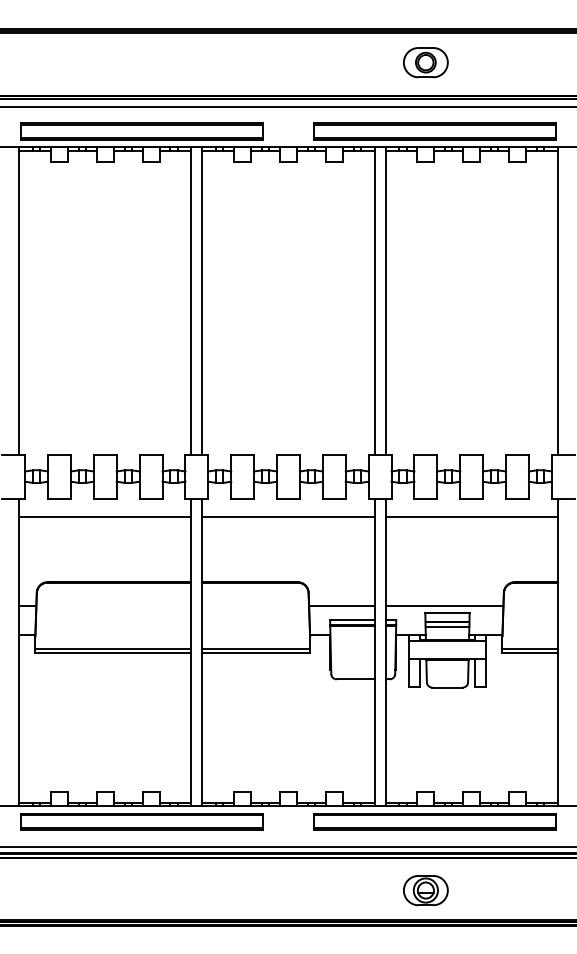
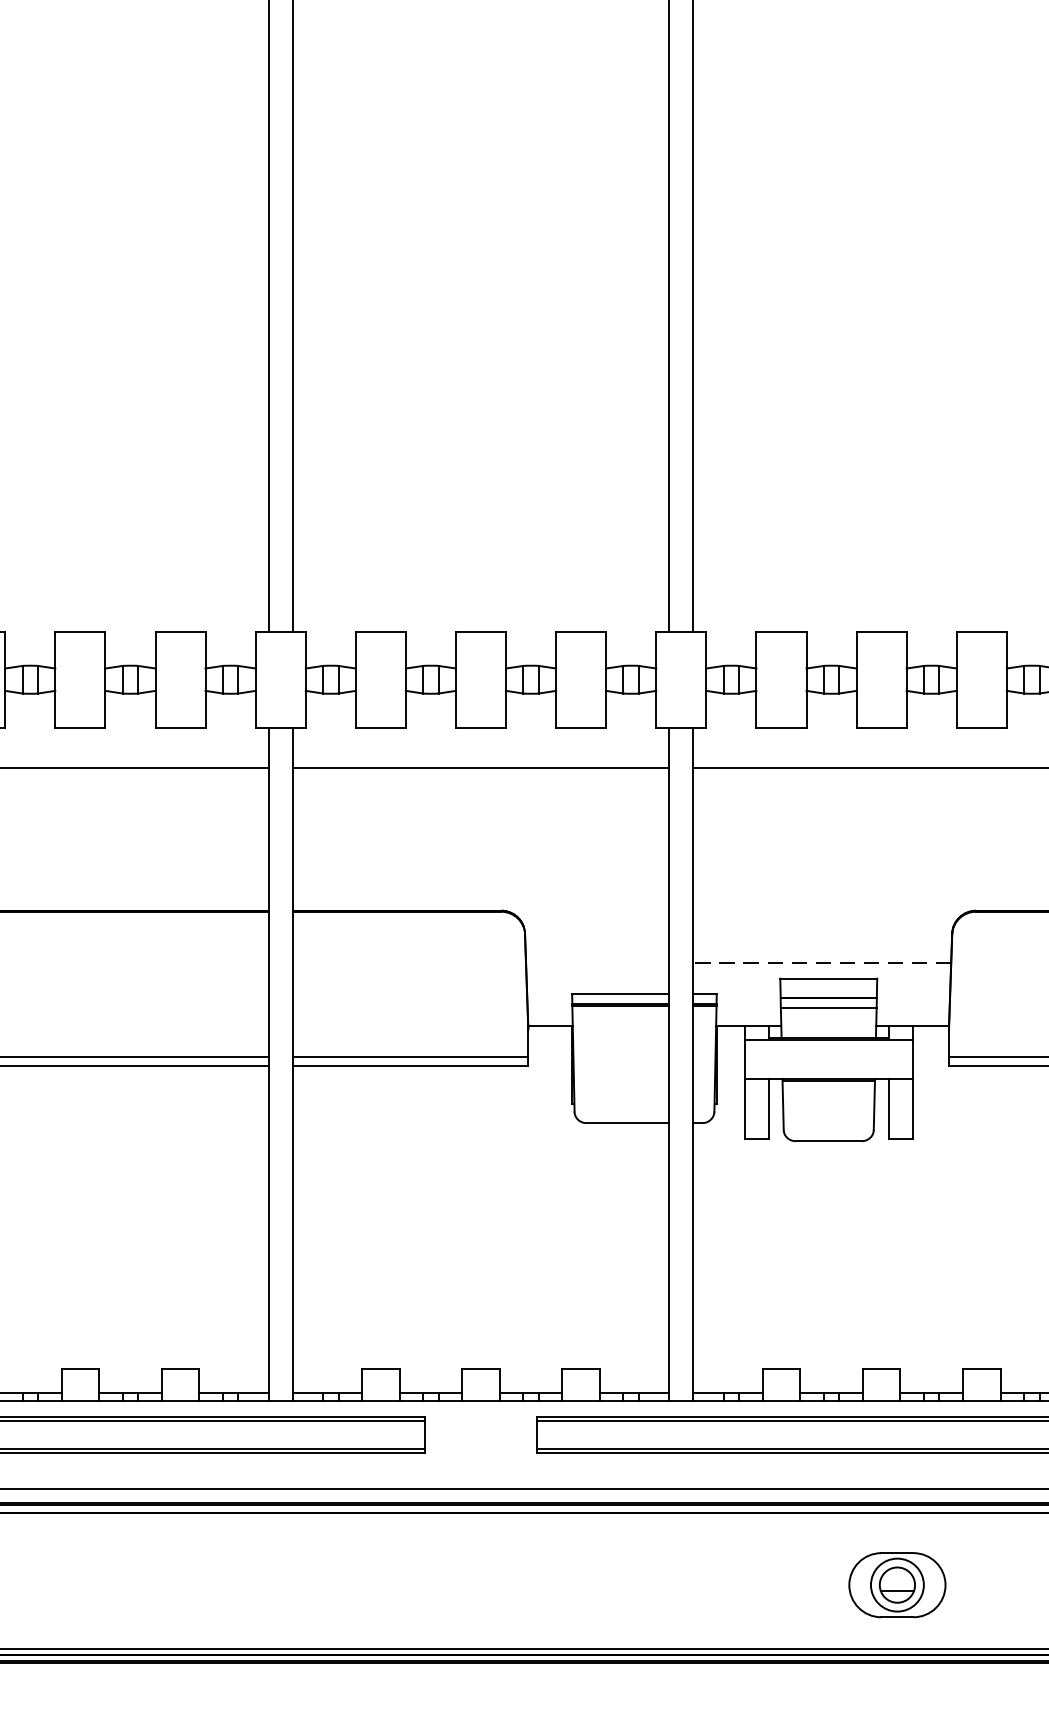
line: (341, 606) -> (596, 963), removed
line: (444, 606) -> (822, 963), solid -> dashed
part: (425, 890) -> (896, 1584), moved

